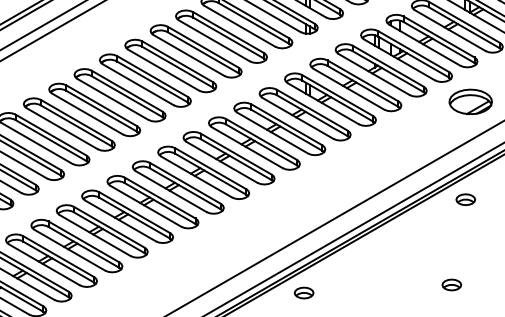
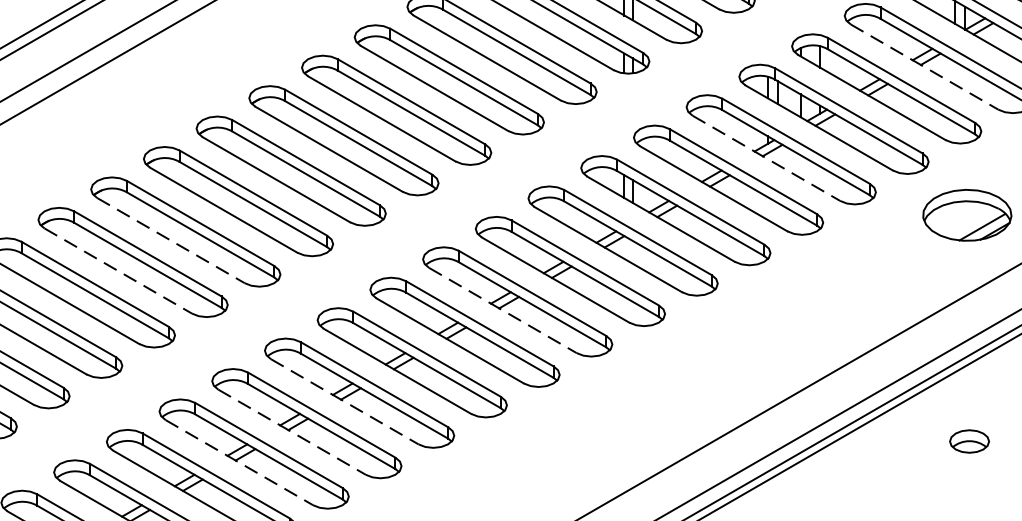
line: (450, 30) -> (925, 66), solid -> dashed
line: (374, 74) -> (767, 158), solid -> dashed
line: (87, 114) -> (170, 241), solid -> dashed
line: (62, 128) -> (118, 270), solid -> dashed
line: (247, 147) -> (503, 310), solid -> dashed
line: (171, 191) -> (345, 401), solid -> dashed
part: (465, 199) -> (968, 441), moved
line: (145, 206) -> (291, 432), solid -> dashed
line: (120, 220) -> (239, 461), solid -> dashed

